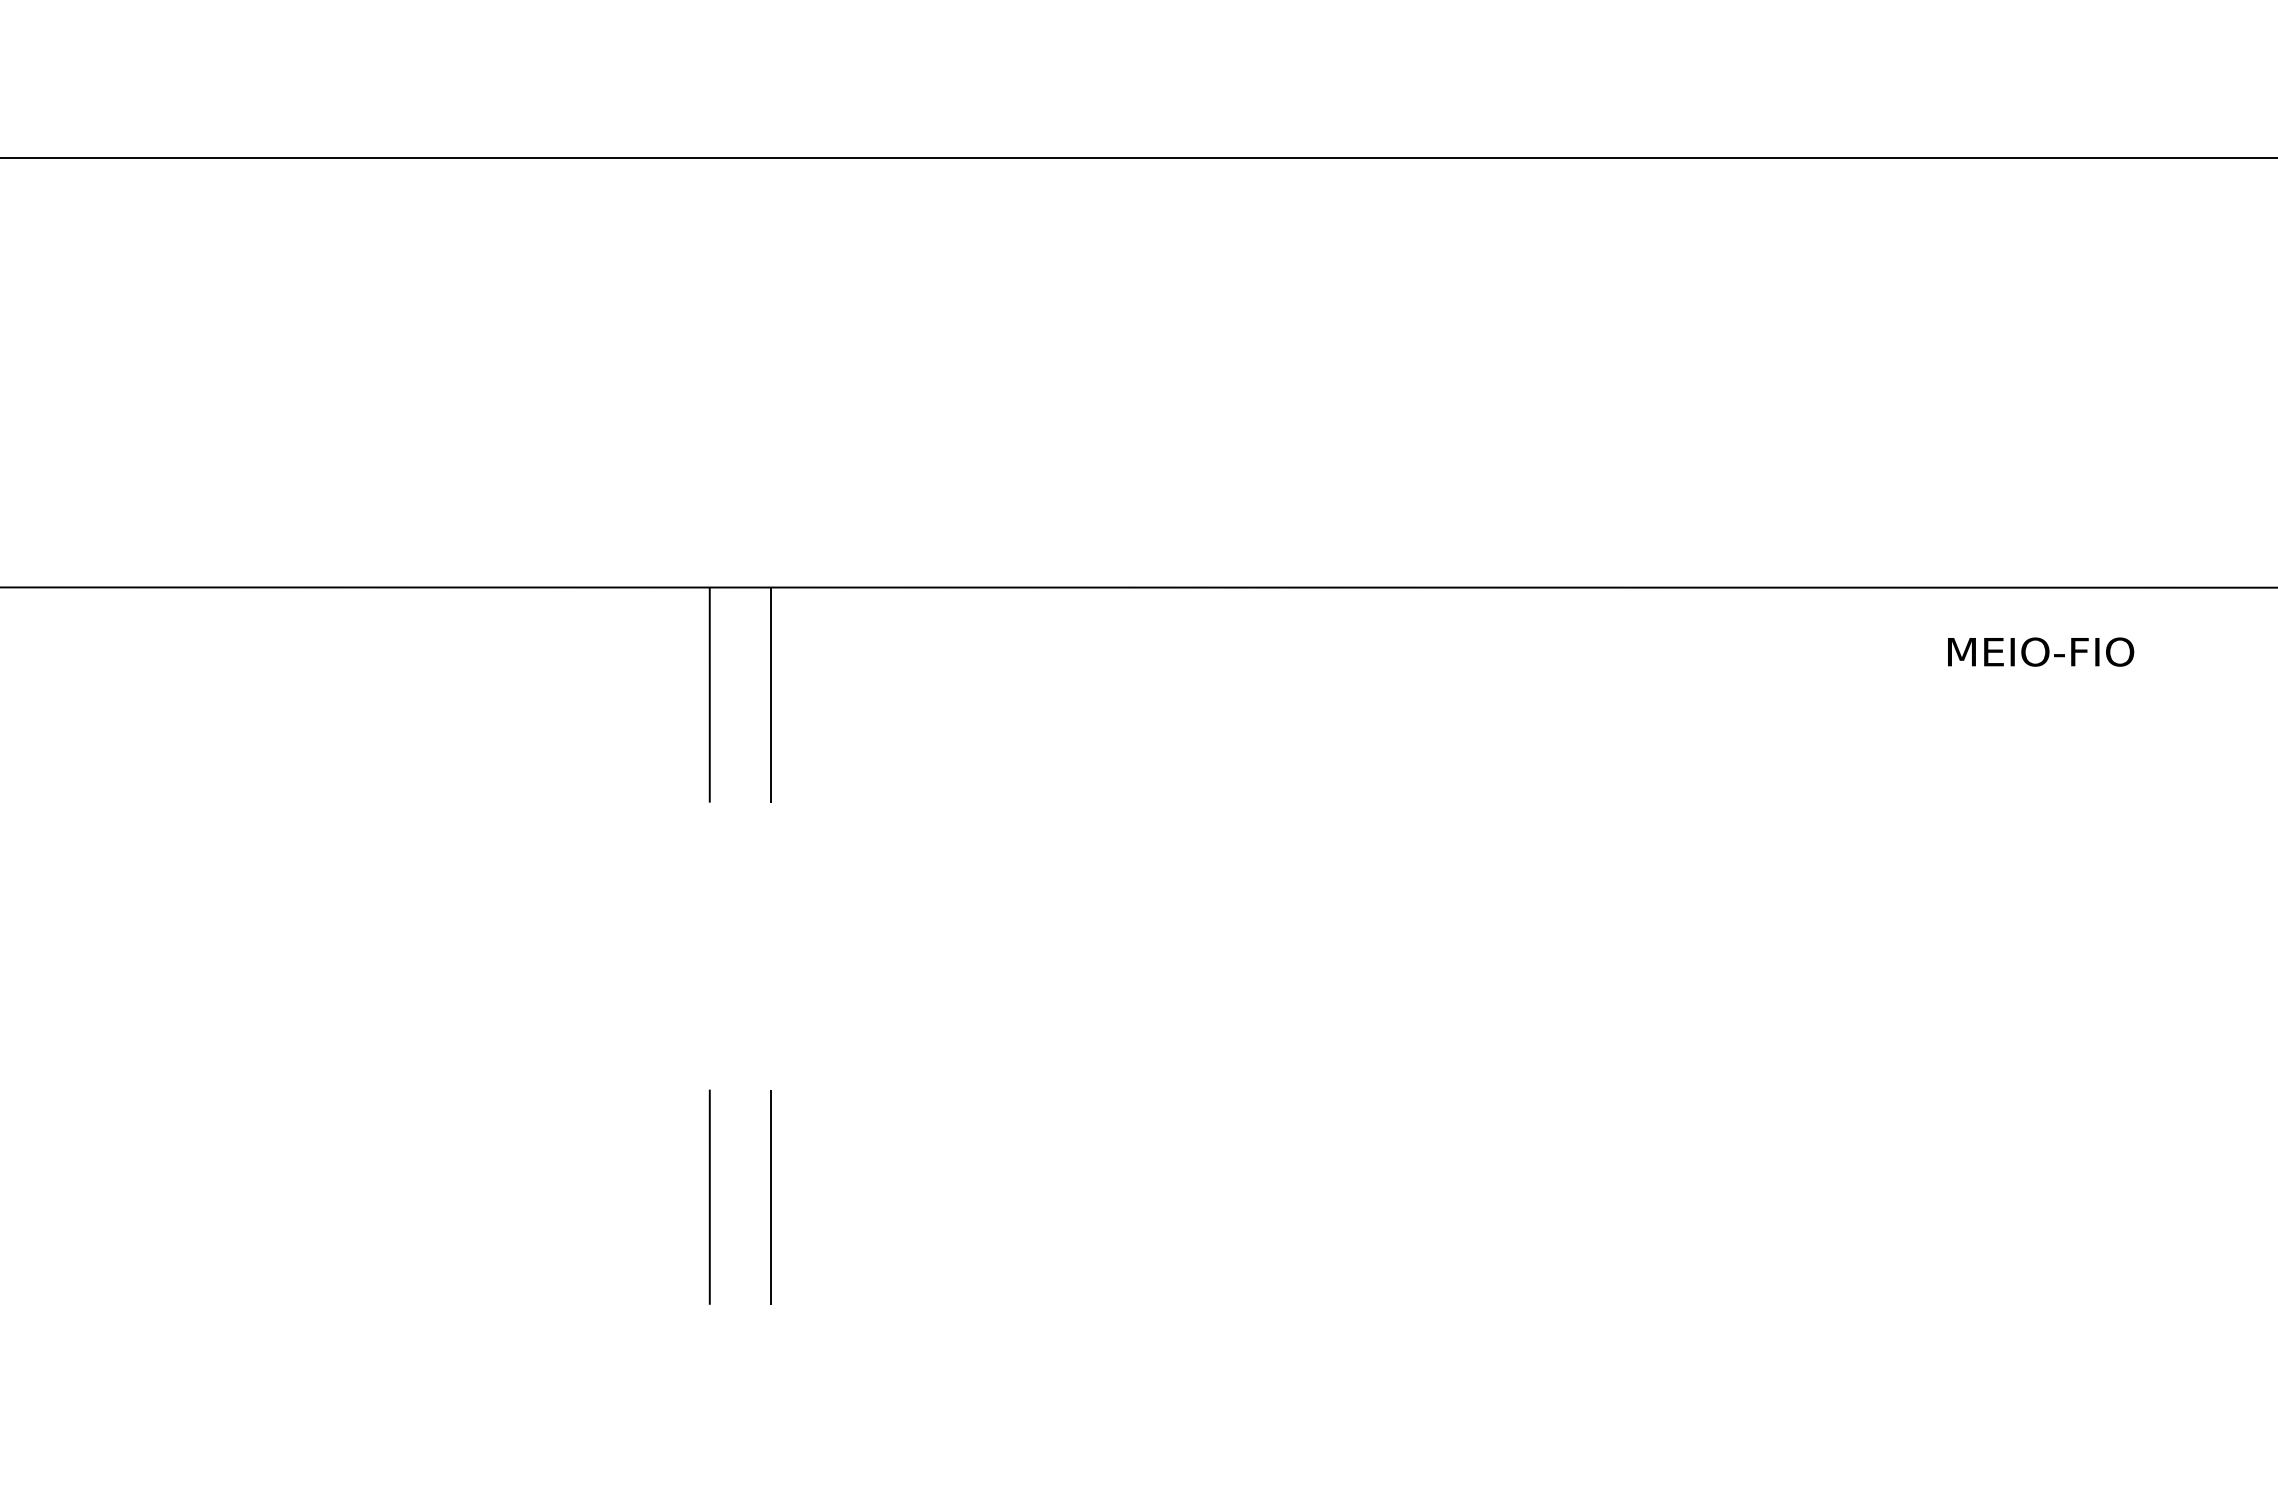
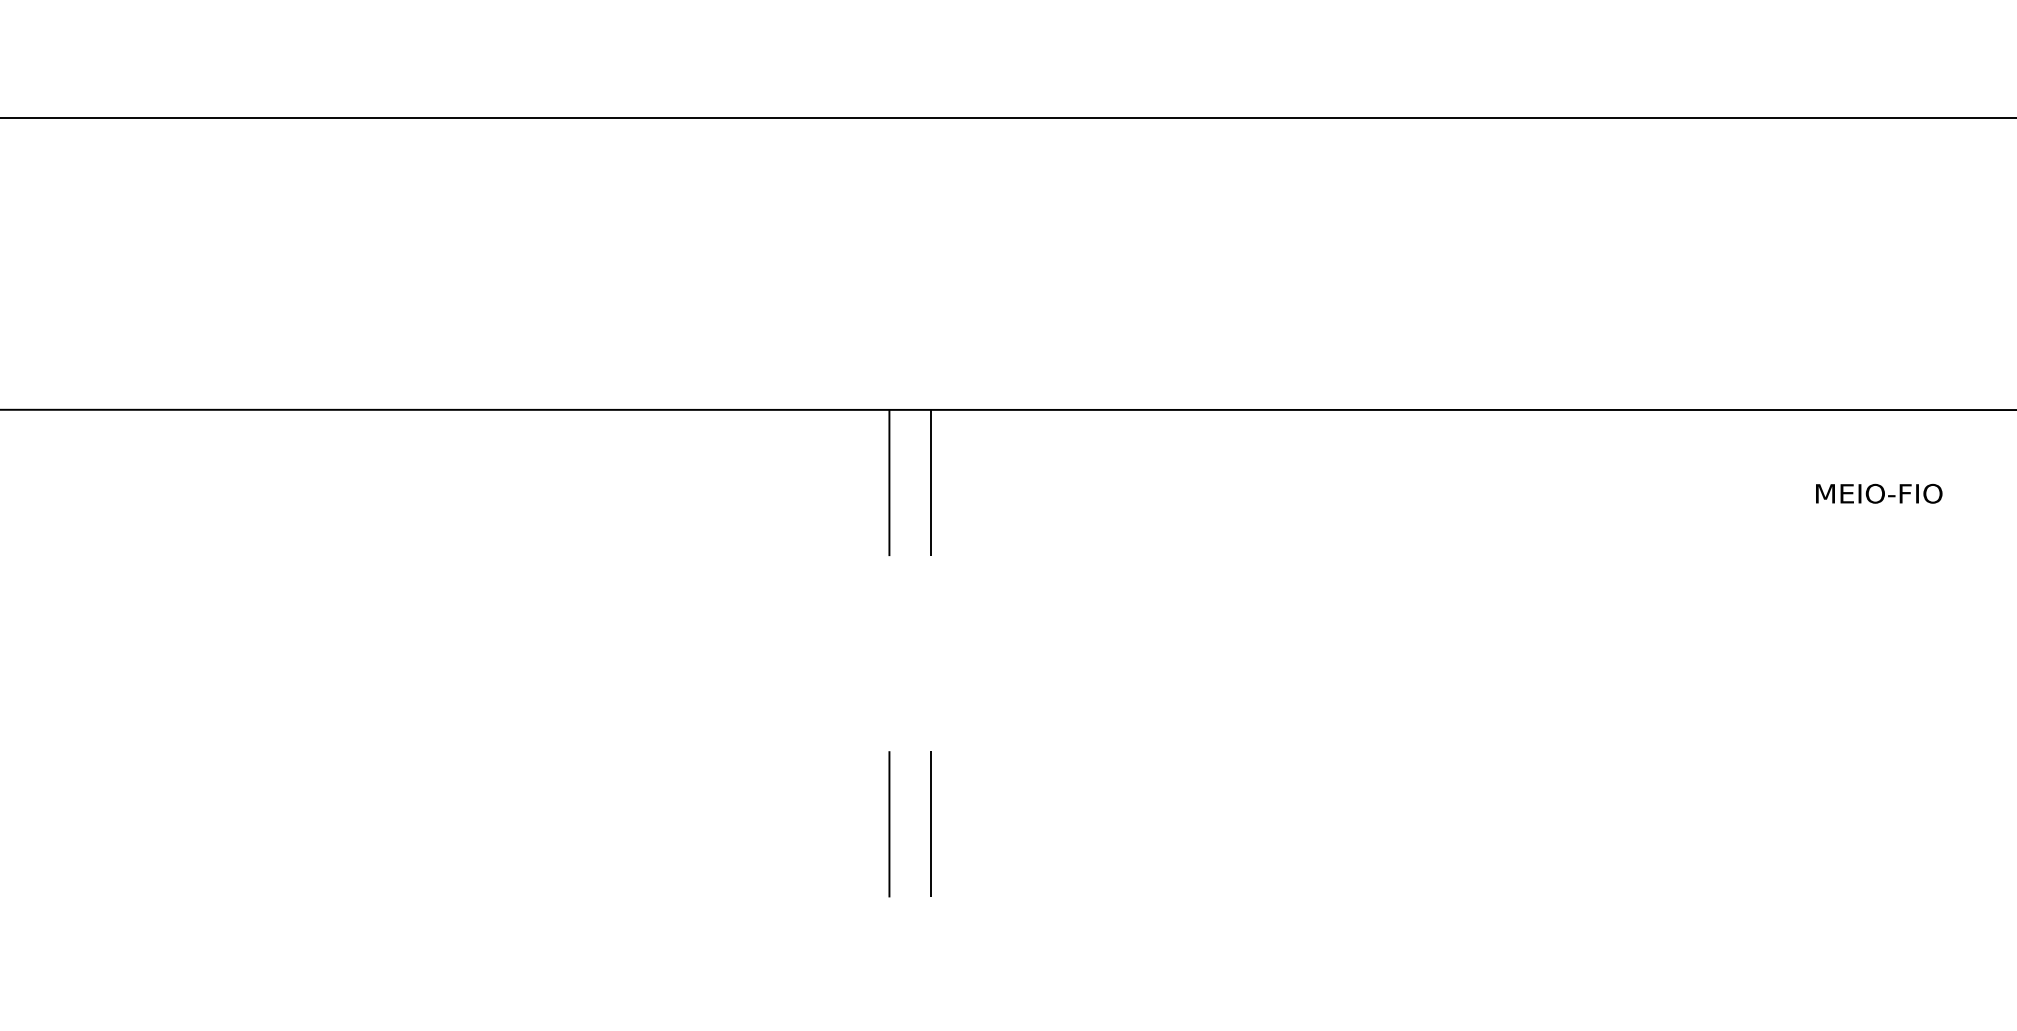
text: (2041, 651) -> (1879, 493), moved

